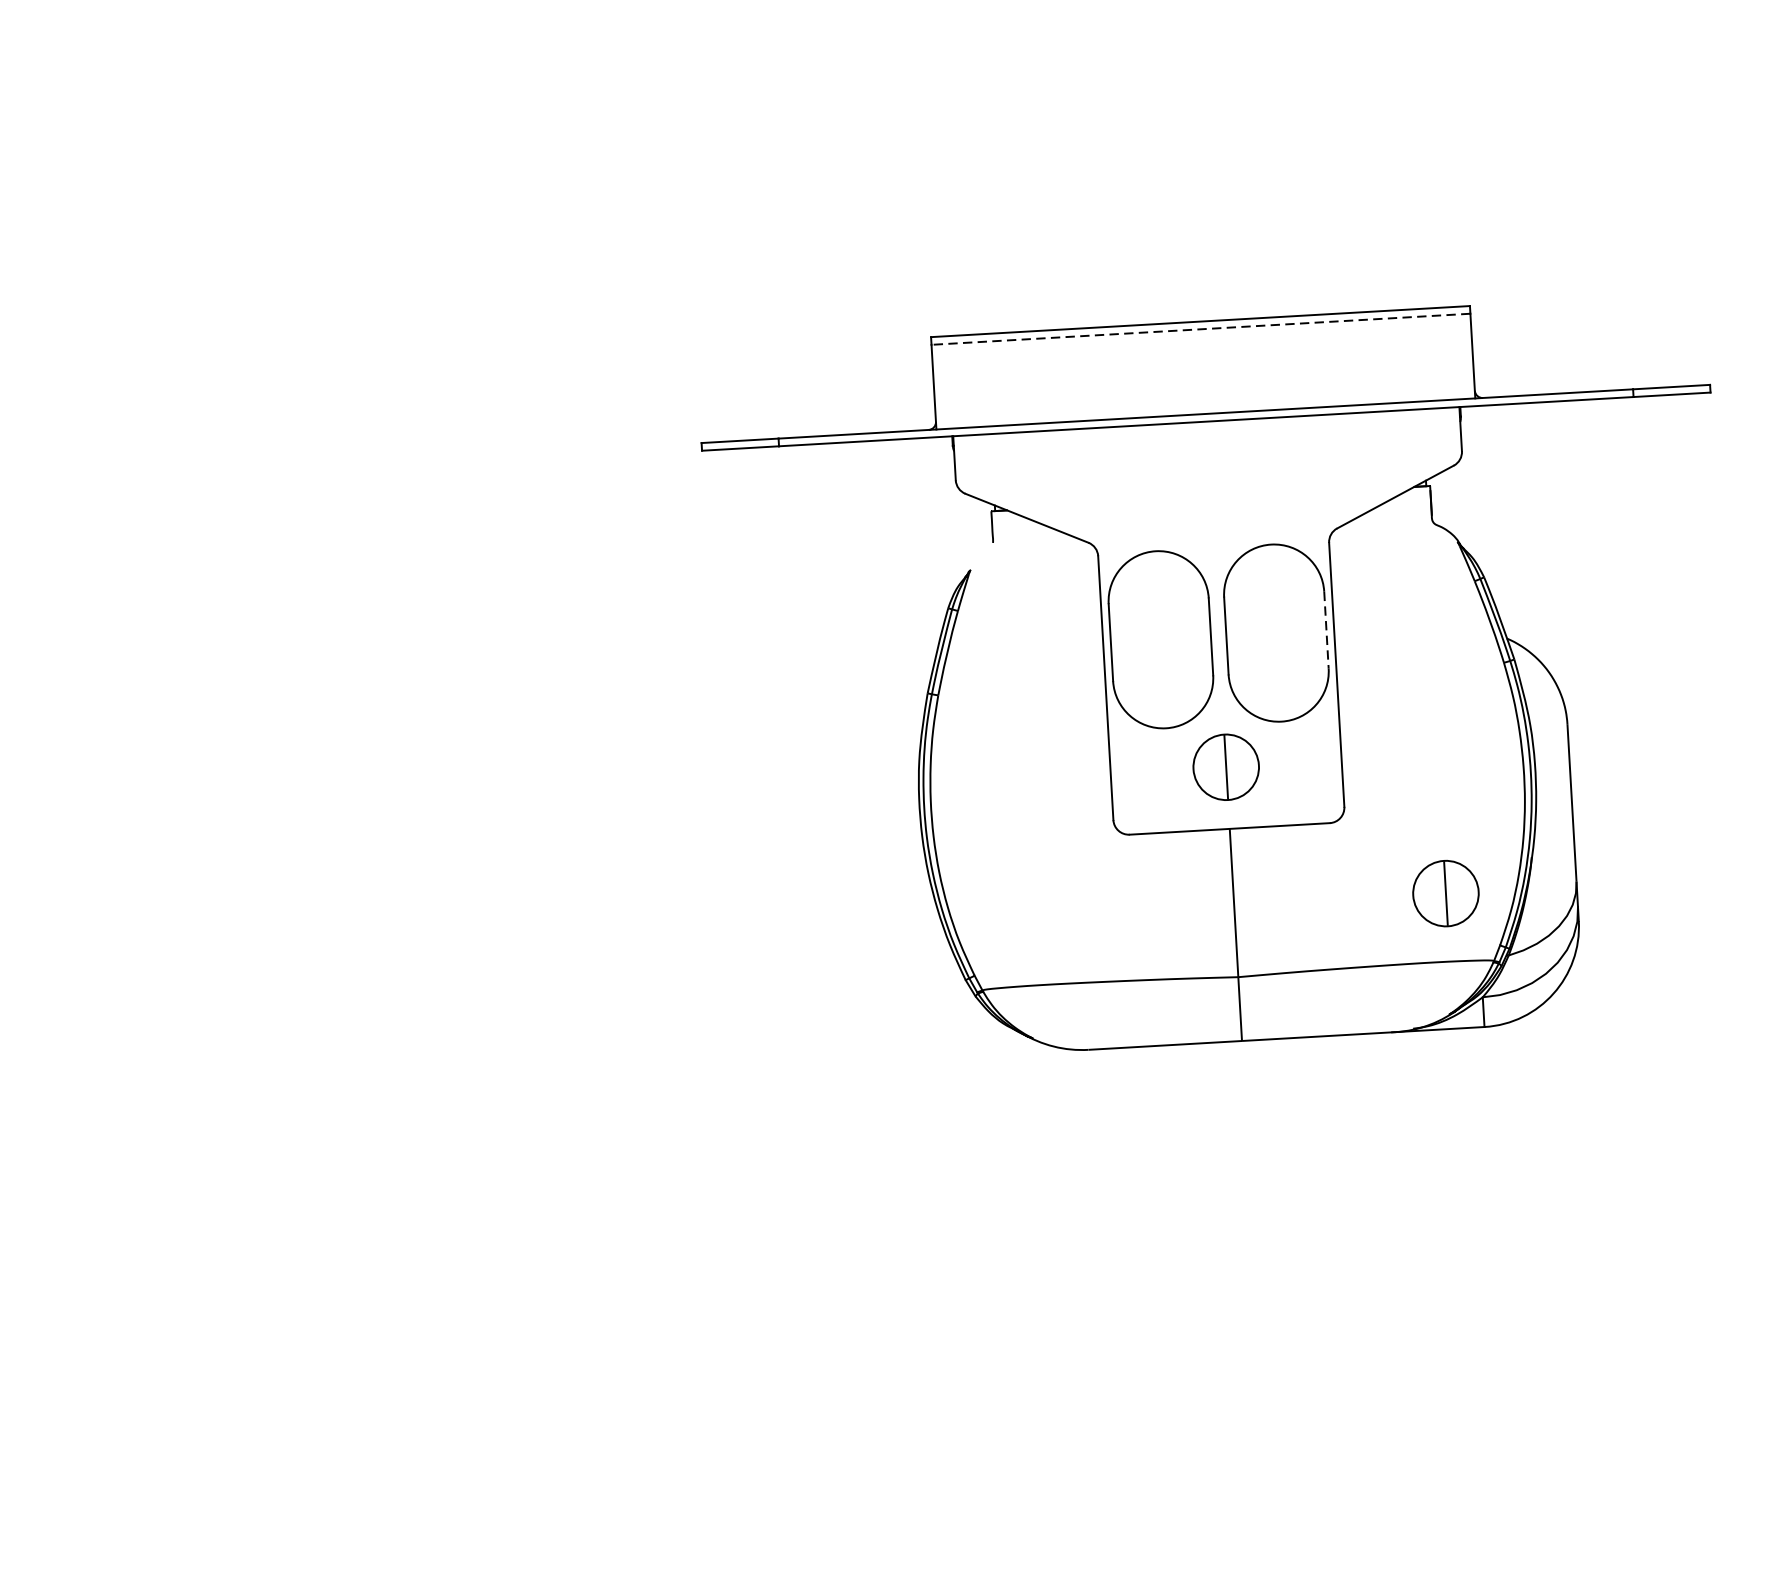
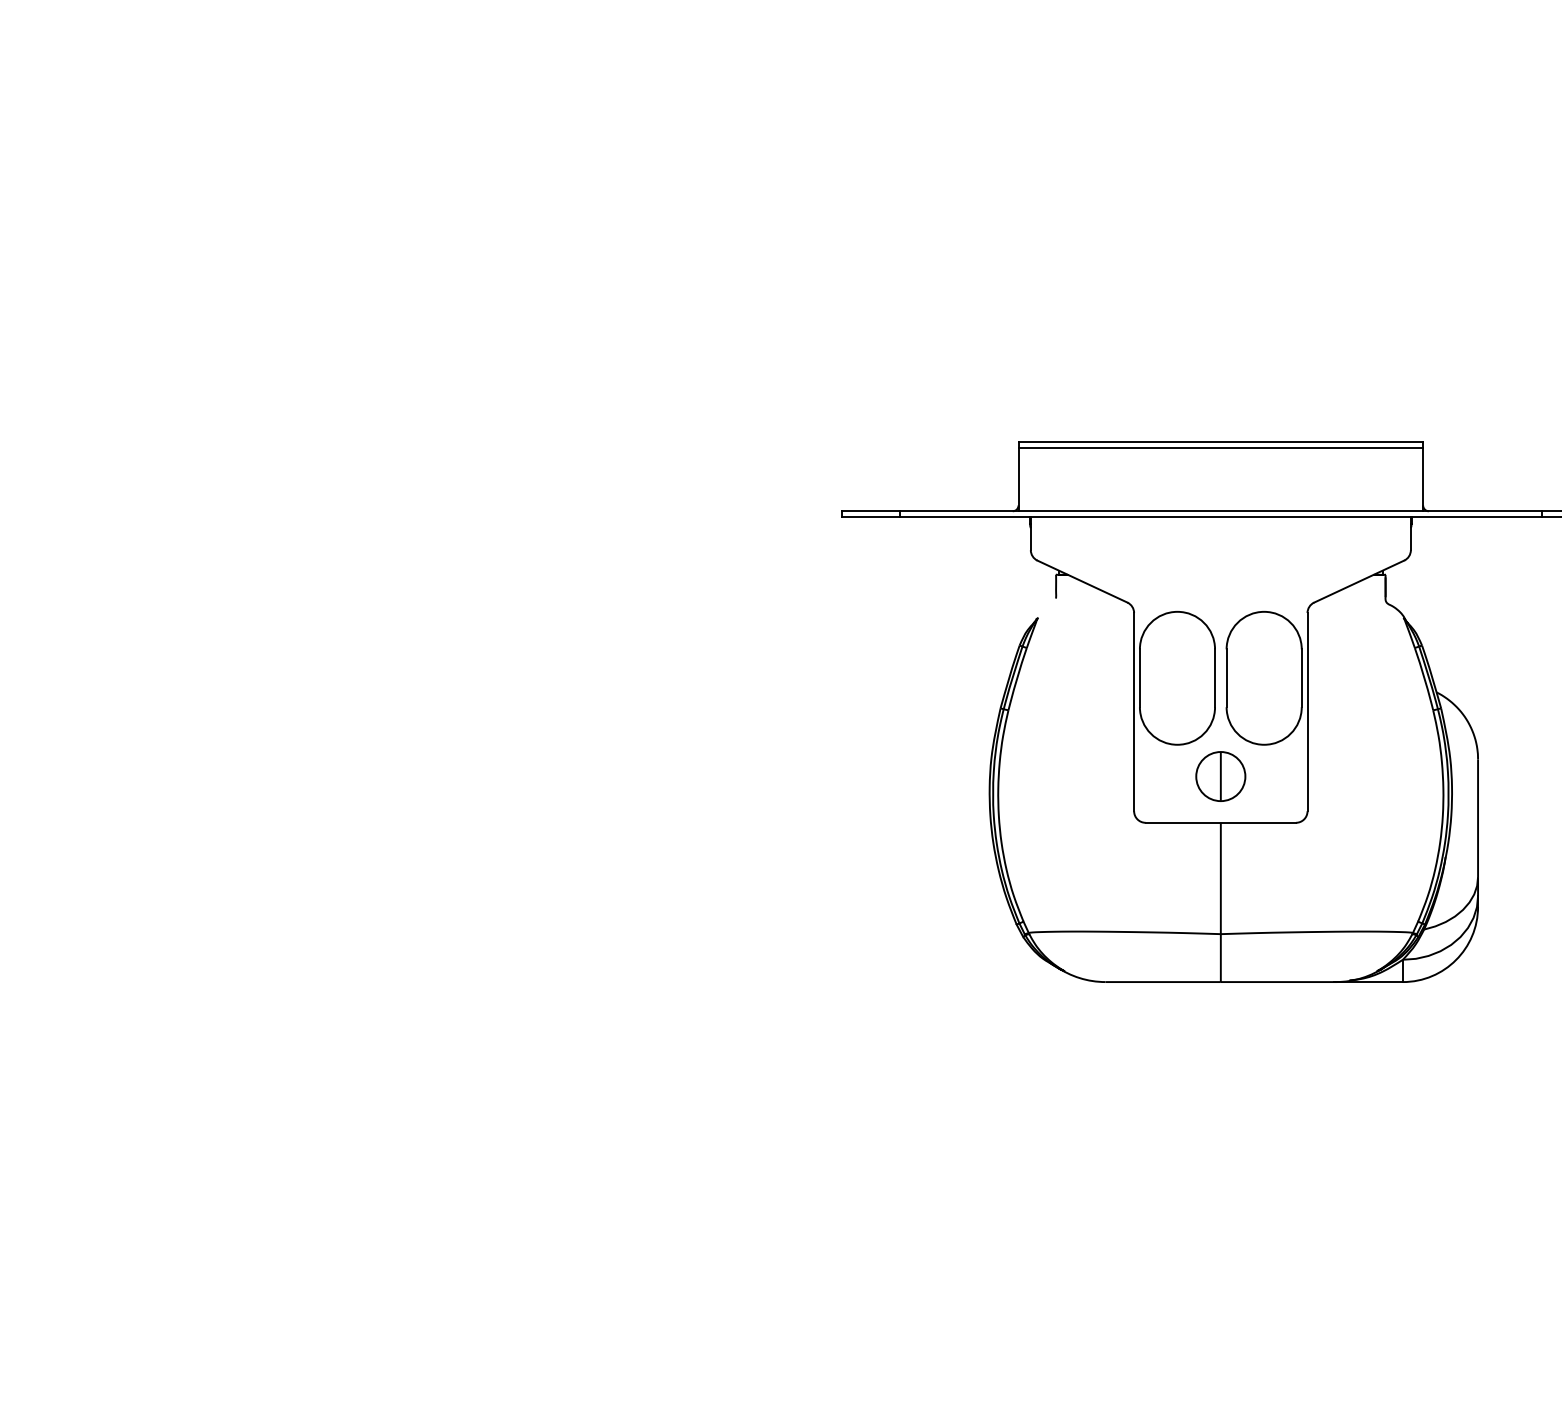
line: (1200, 329) -> (1220, 447), dashed -> solid
line: (1326, 630) -> (1301, 678), dashed -> solid
part: (1445, 893) -> (1379, 880), removed

